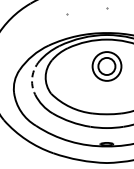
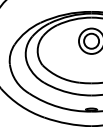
arc: (32, 77) -> (26, 50), dashed -> solid

